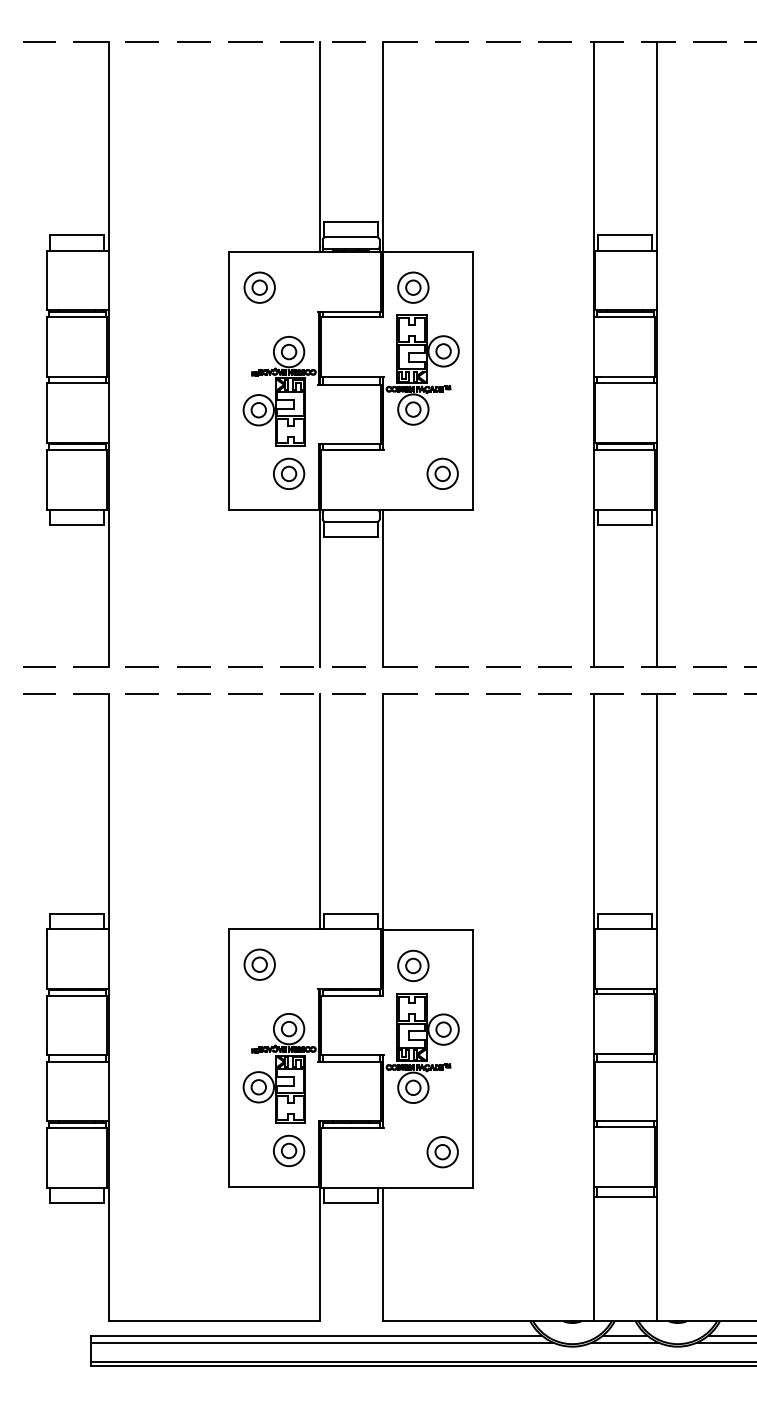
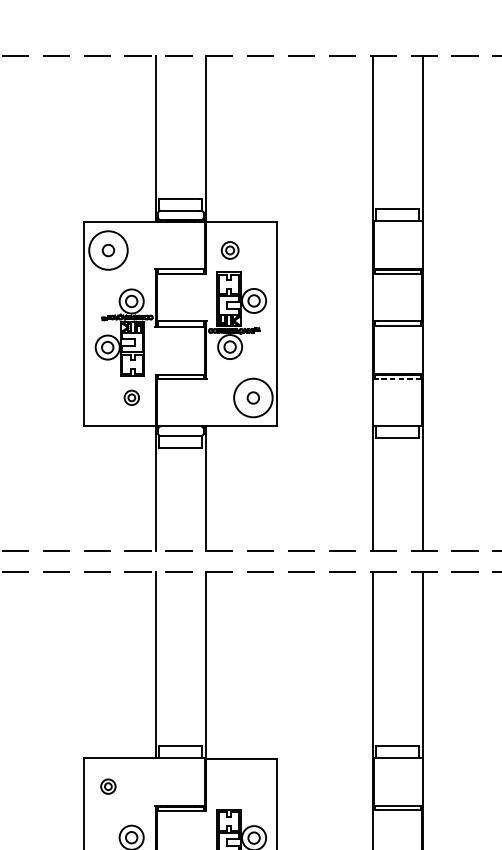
circle: (259, 287) -> (108, 250), size x1.6
part: (413, 287) -> (230, 250), size x0.7
line: (627, 449) -> (399, 378), solid -> dashed
part: (289, 473) -> (132, 397), size x0.6
circle: (442, 473) -> (253, 397), size x1.6
part: (259, 964) -> (108, 786), size x0.6
part: (413, 965) -> (230, 787), removed

